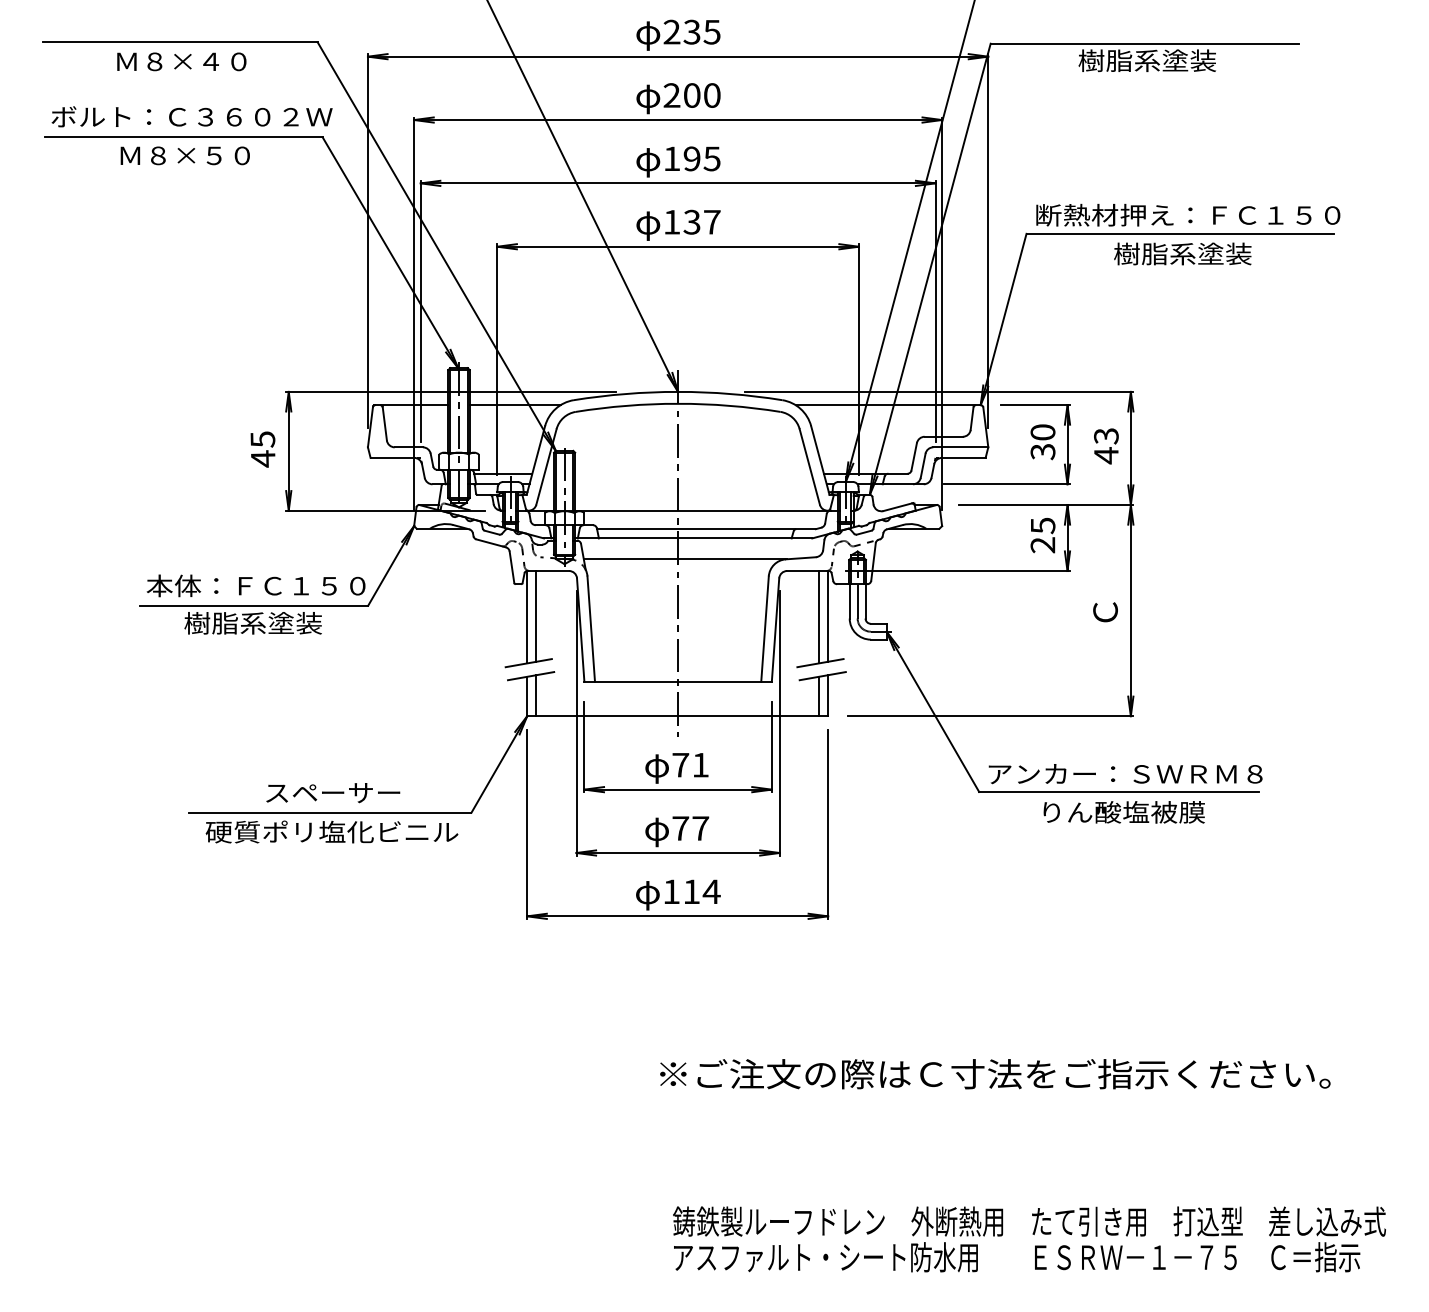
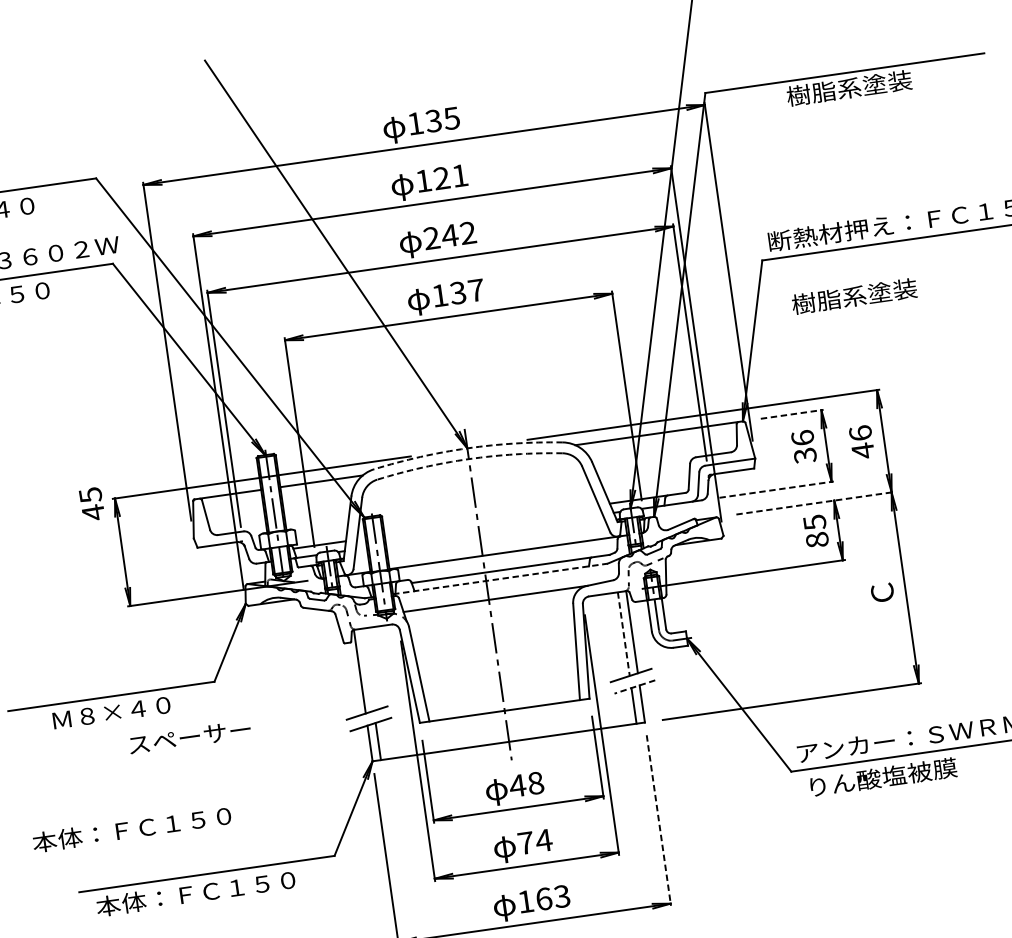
text: (671, 31) -> (414, 123), 235 -> 135
text: (691, 95) -> (441, 178), 200 -> 121
text: (691, 158) -> (449, 235), 195 -> 242
text: (1182, 253) -> (854, 296), moved
arc: (678, 391) -> (467, 447), solid -> dashed
arc: (678, 403) -> (469, 458), solid -> dashed
line: (1035, 405) -> (792, 414), solid -> dashed
text: (1042, 432) -> (802, 438), 30 -> 36
text: (1106, 436) -> (860, 433), 43 -> 46
text: (262, 449) -> (91, 504), moved
line: (1007, 484) -> (777, 489), solid -> dashed
line: (1046, 505) -> (815, 503), solid -> dashed
line: (693, 538) -> (500, 579), solid -> dashed
text: (1042, 545) -> (816, 540), 25 -> 85
text: (255, 585) -> (131, 829), moved
line: (536, 616) -> (368, 669), removed
line: (818, 617) -> (623, 634), solid -> dashed
text: (252, 623) -> (112, 712), 樹脂系塗装 -> Ｍ８×４０
line: (822, 676) -> (634, 687), solid -> dashed
text: (690, 764) -> (526, 783), 71 -> 48
text: (333, 793) -> (190, 737), moved
text: (1123, 812) -> (882, 777), moved
line: (828, 824) -> (659, 820), solid -> dashed
text: (700, 828) -> (543, 840), 77 -> 74
text: (331, 831) -> (210, 890), 硬質ポリ塩化ビニル -> 本体：ＦＣ１５０
text: (701, 891) -> (552, 897), 114 -> 163

